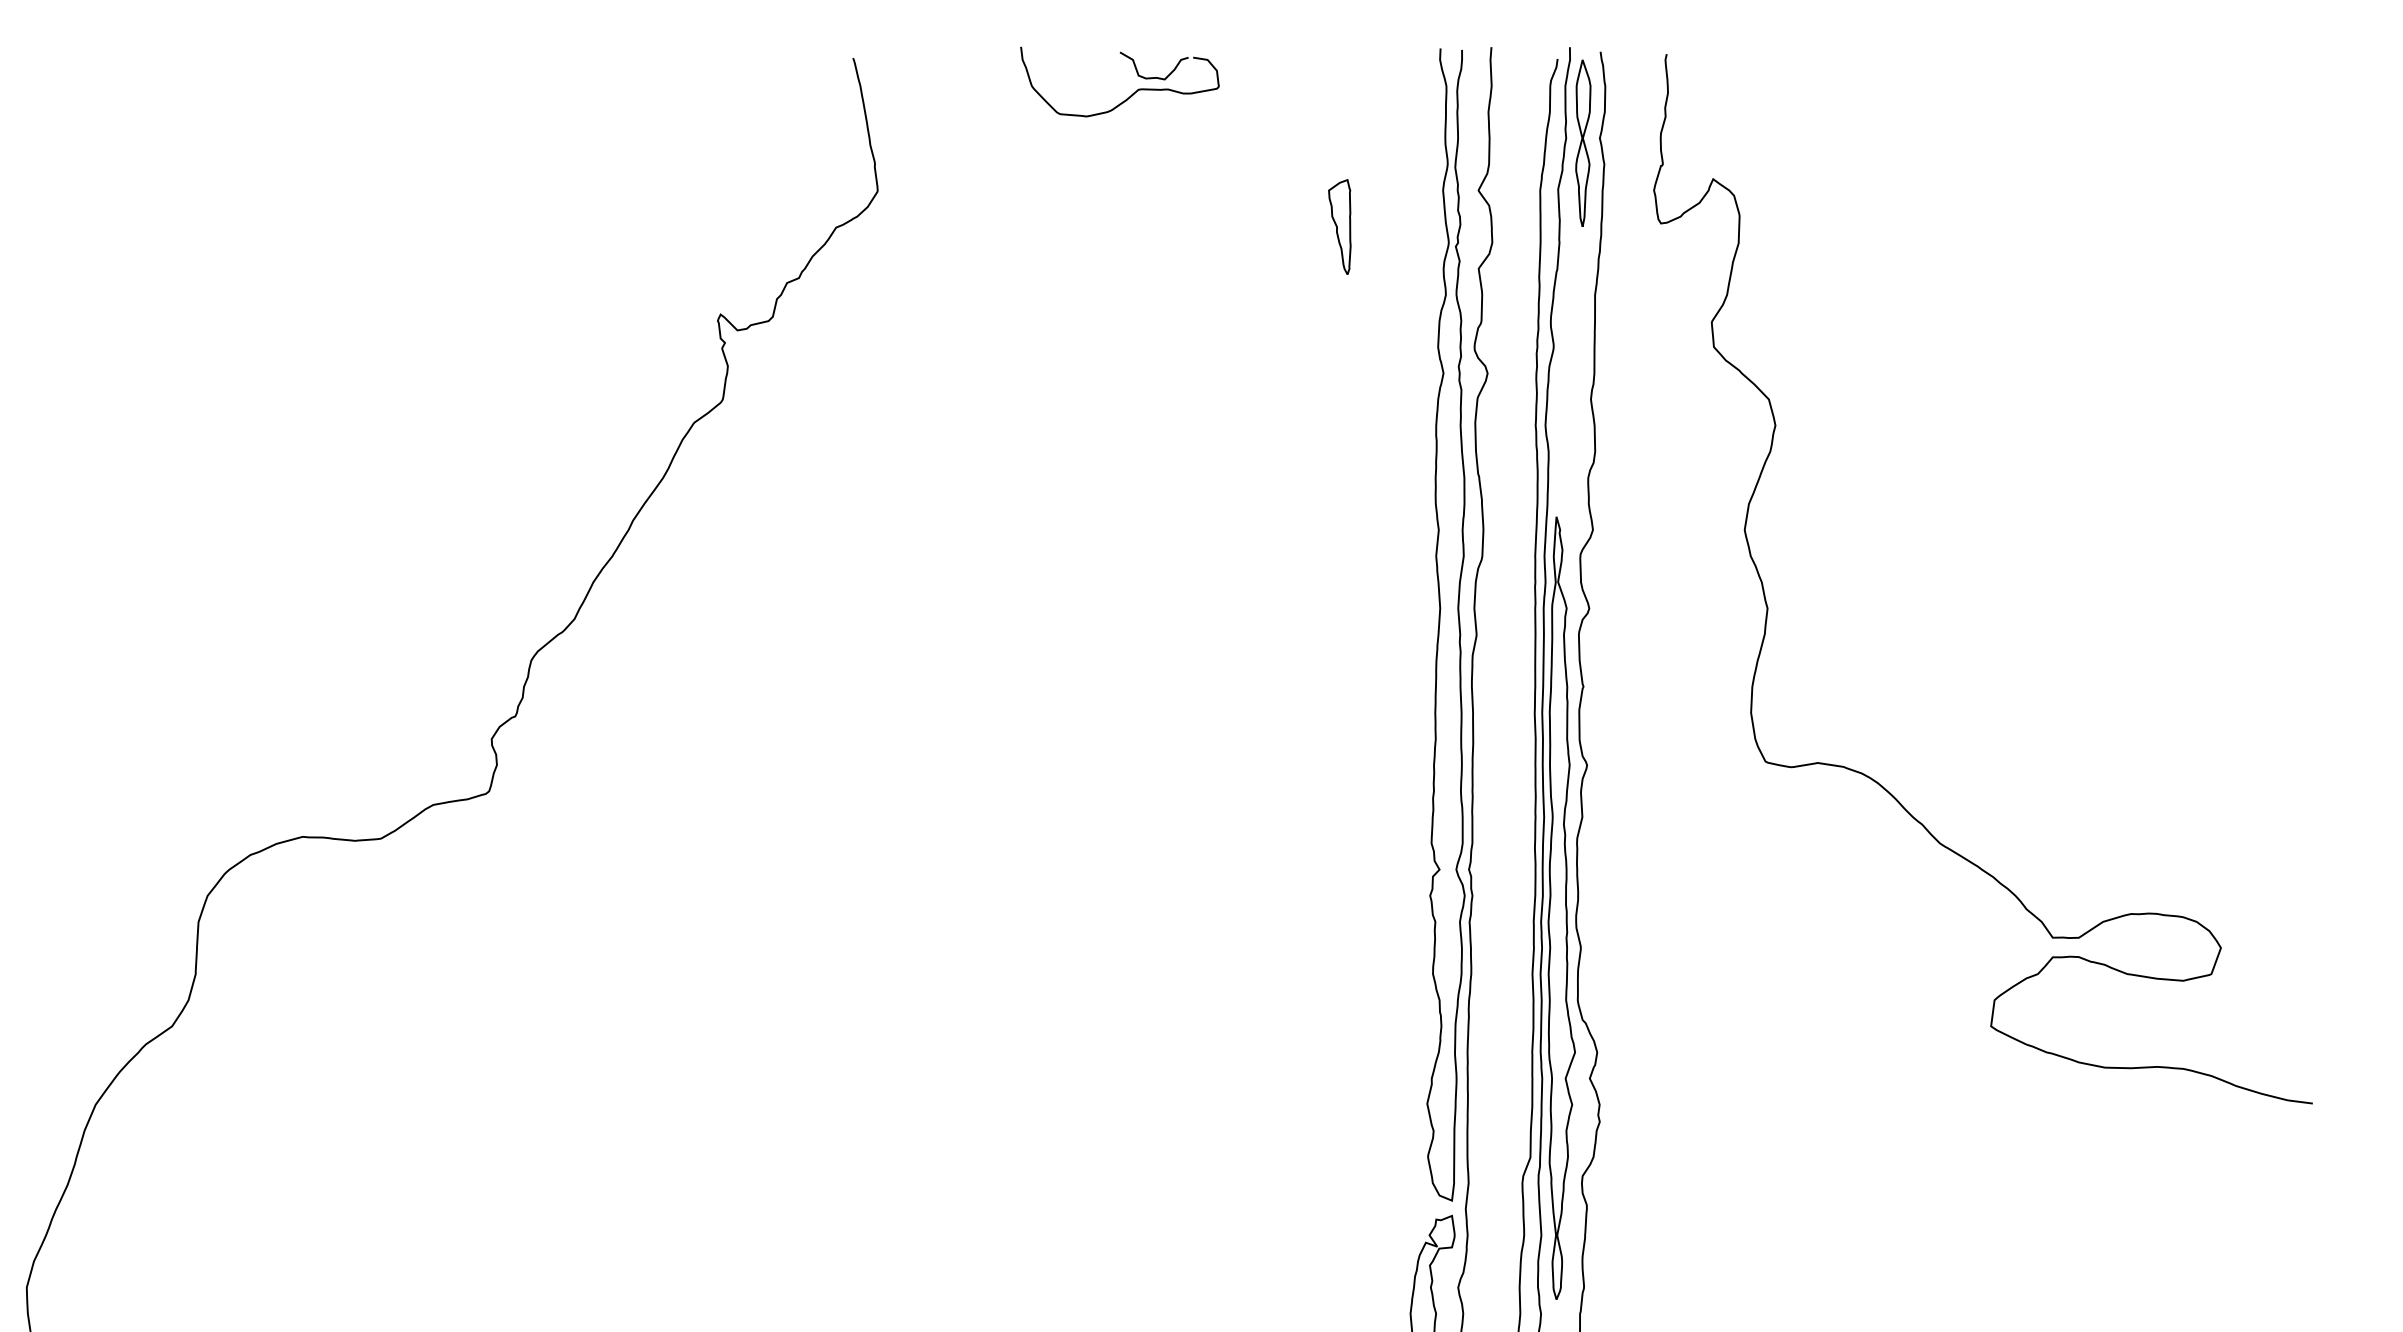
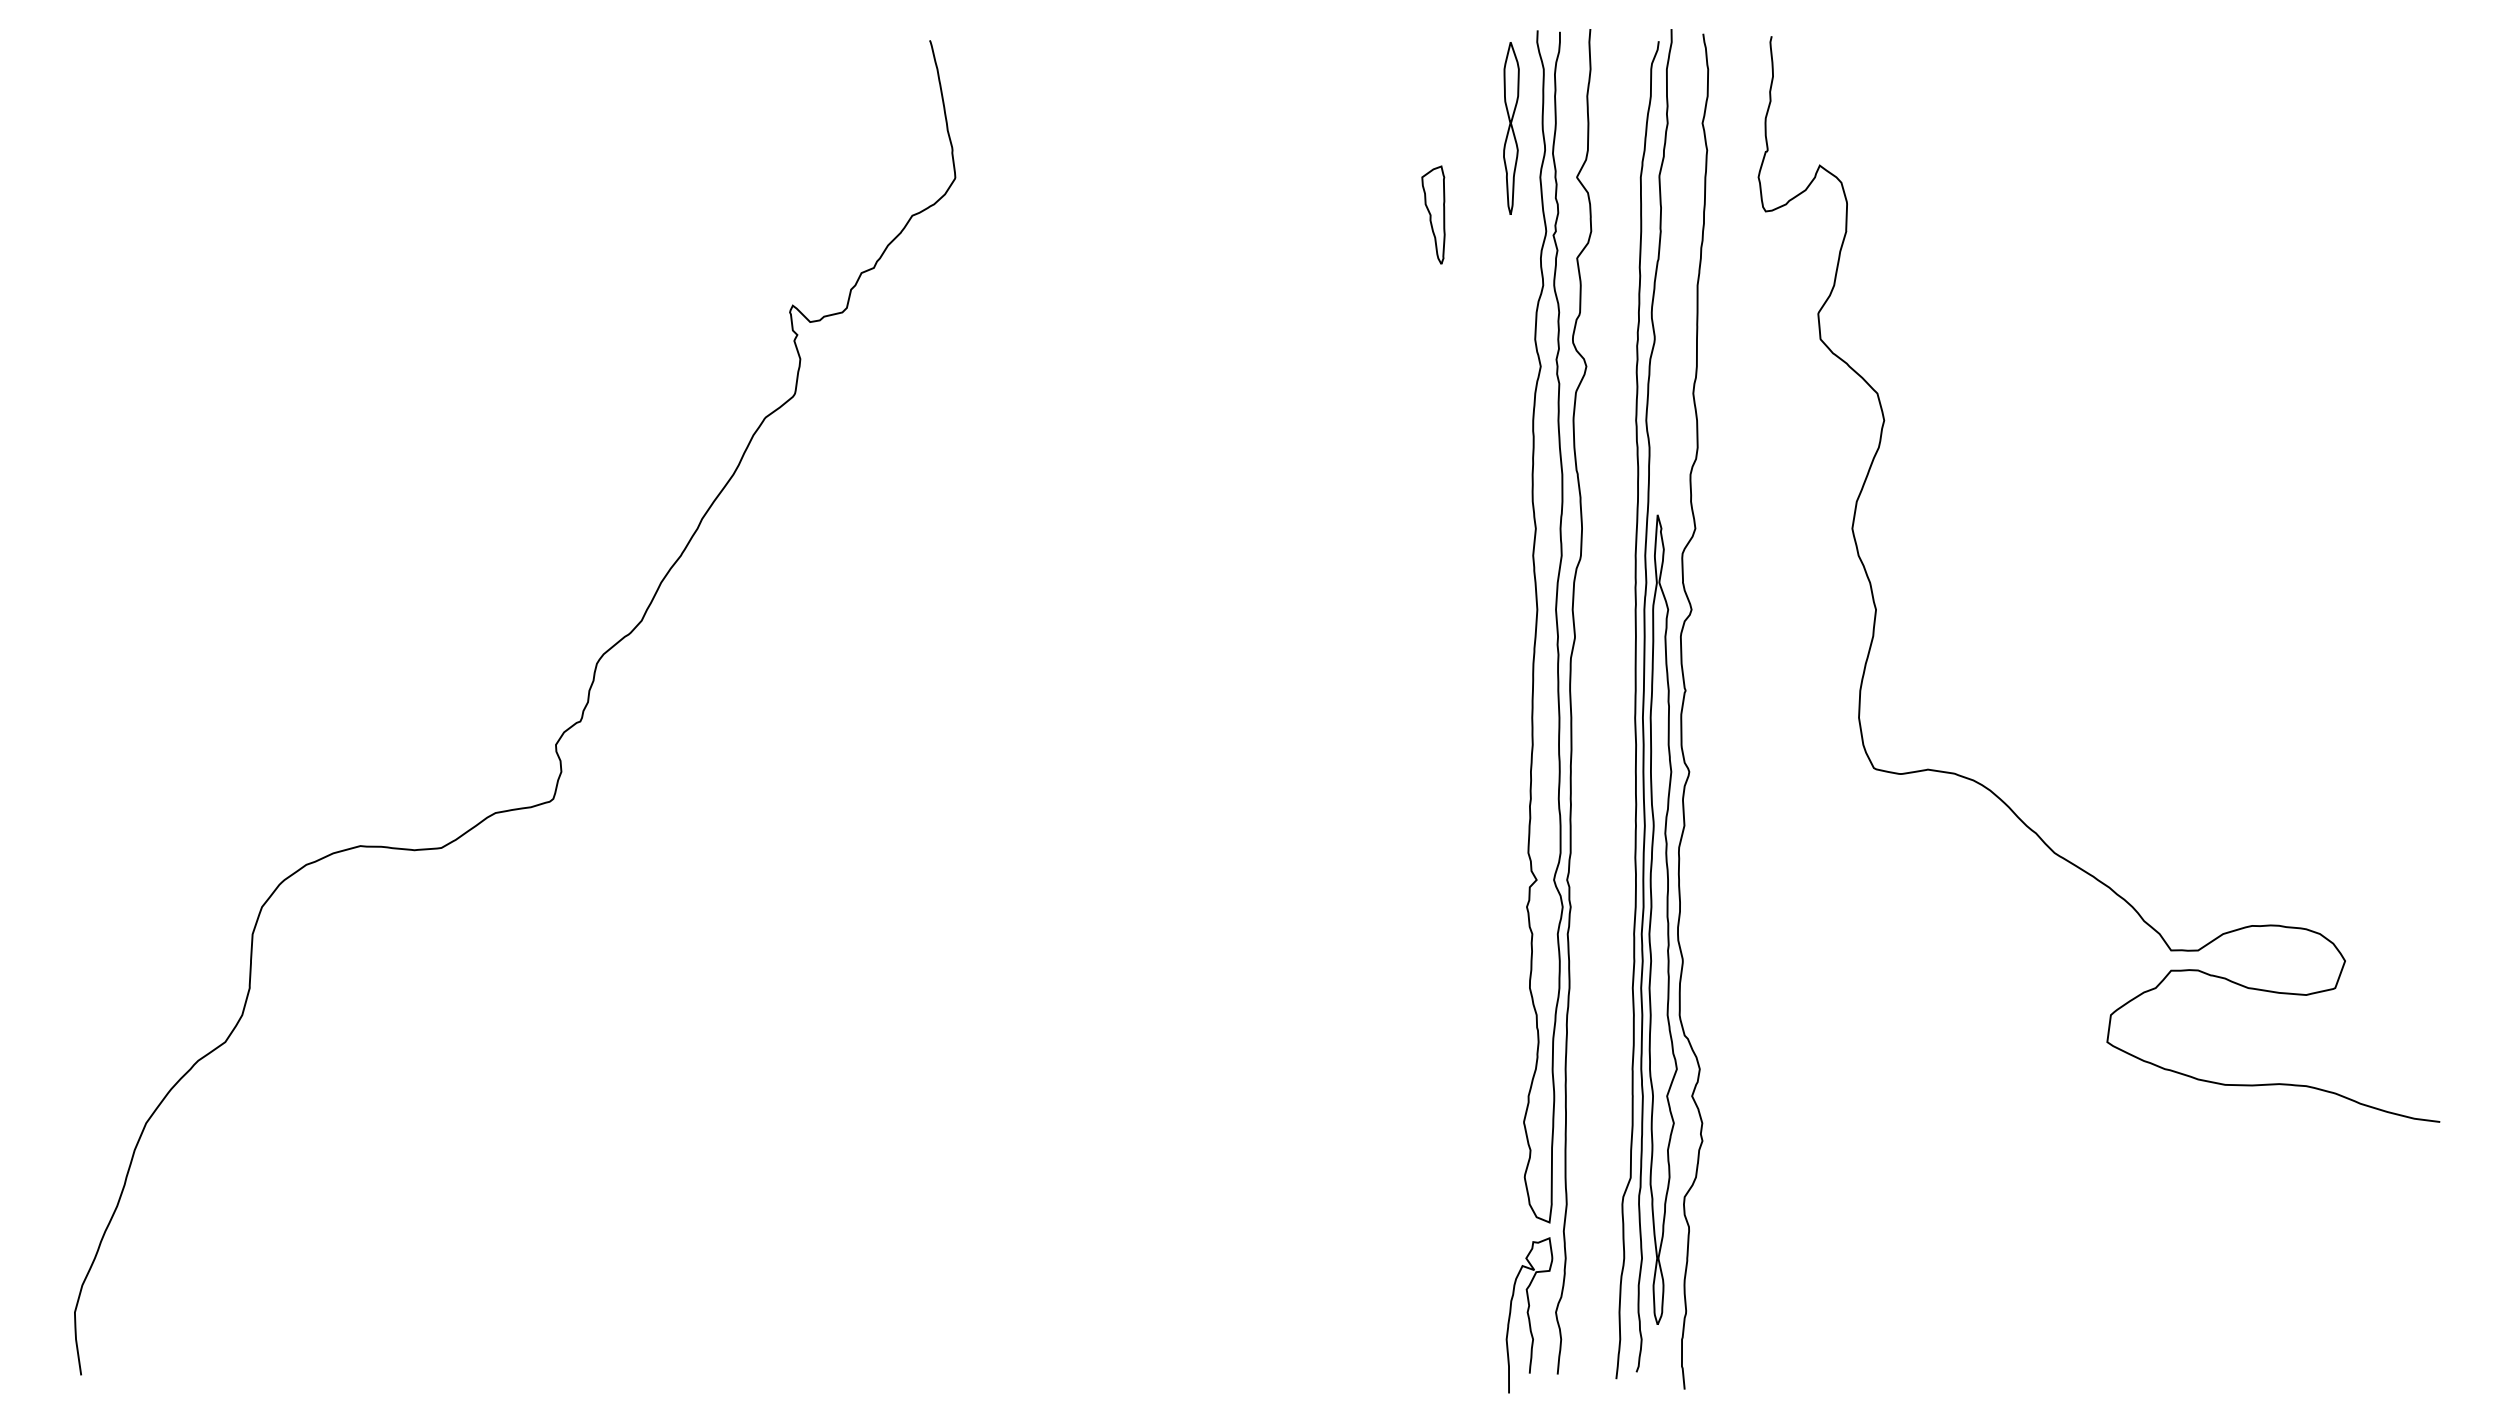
part: (1132, 94) -> (1218, 77), removed
part: (1583, 143) -> (1511, 128), moved

